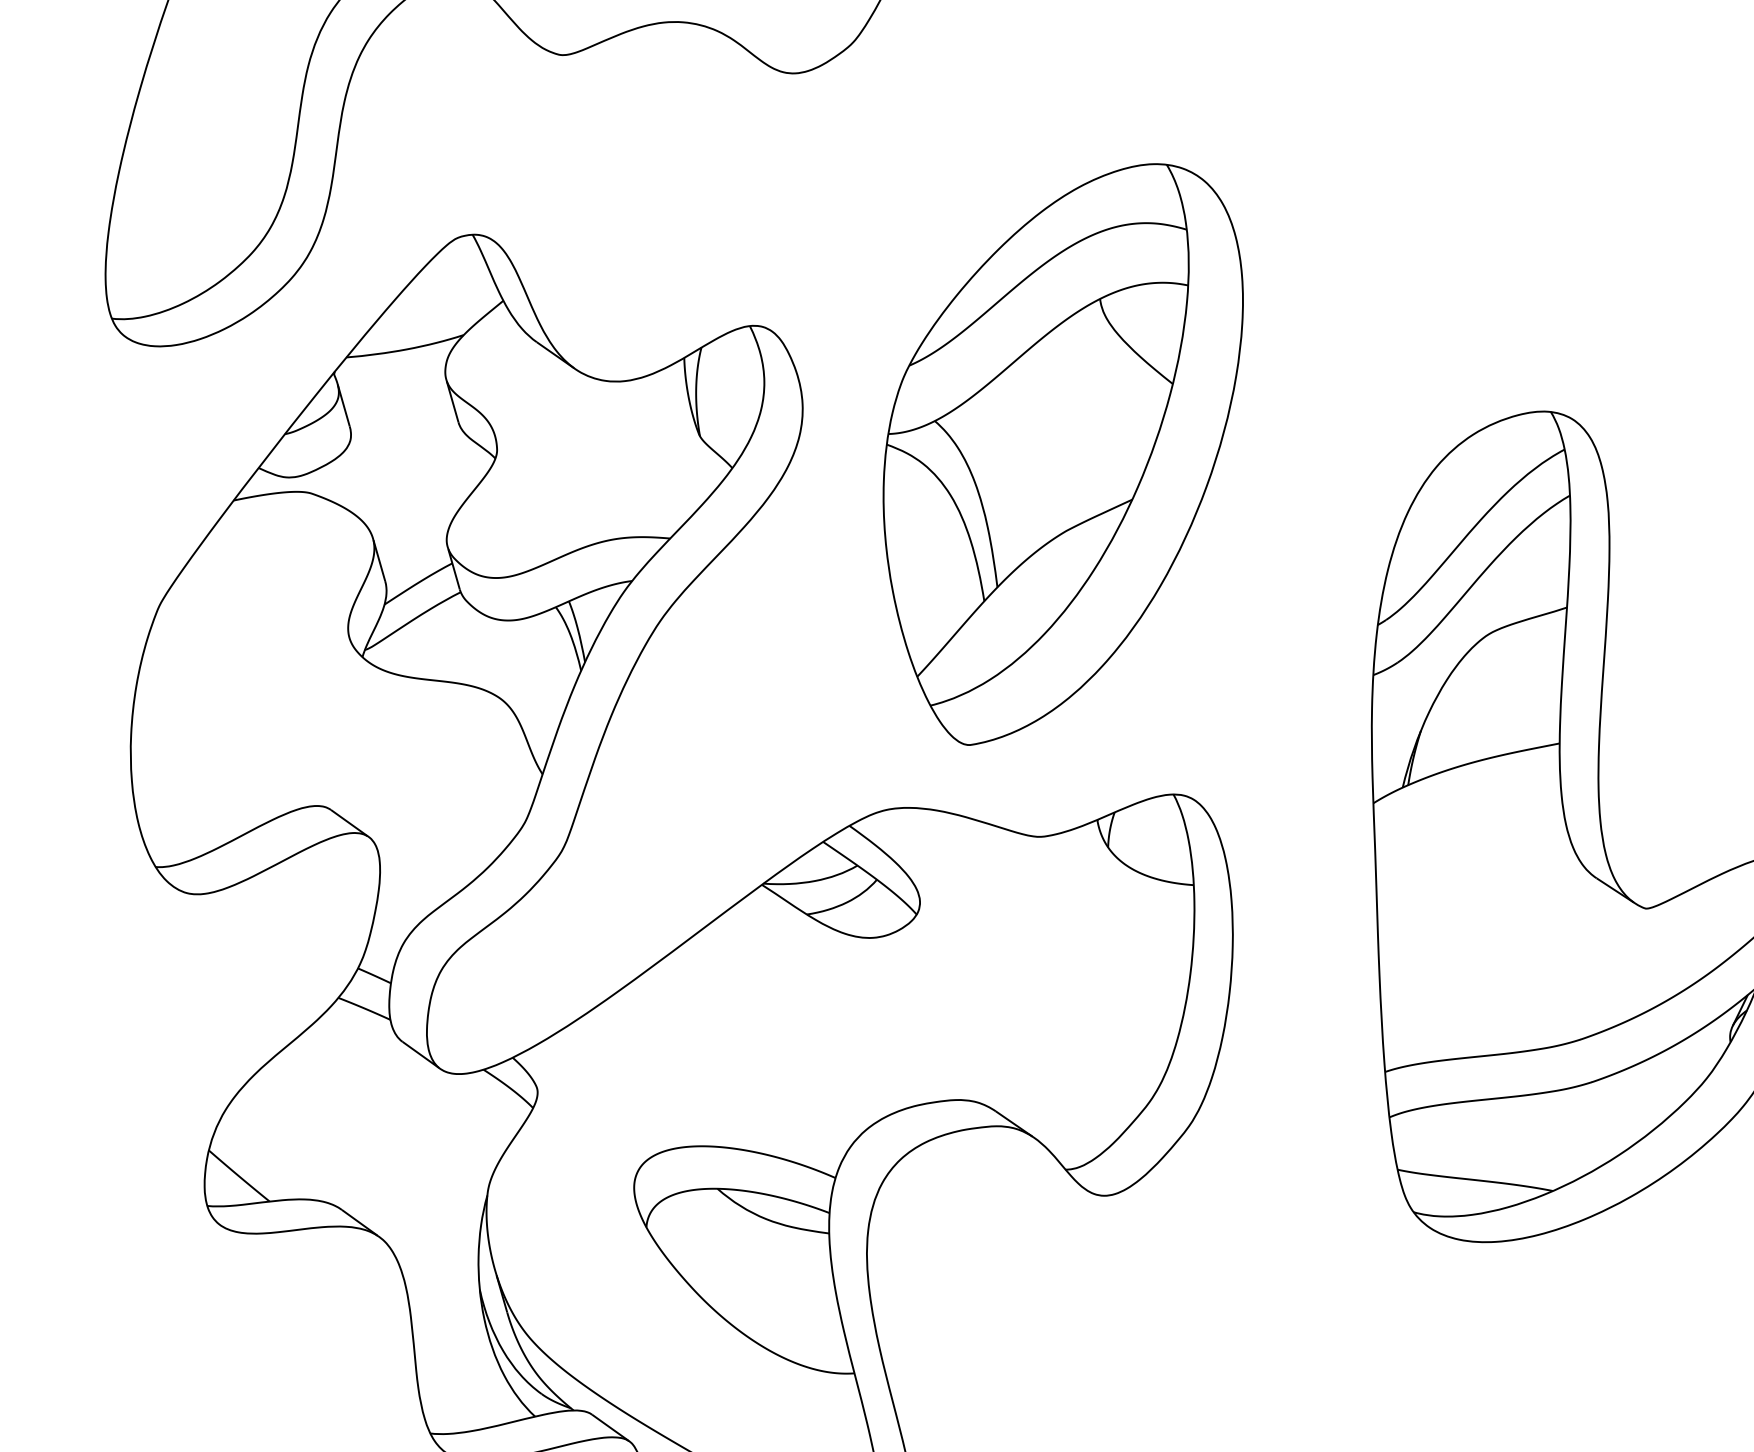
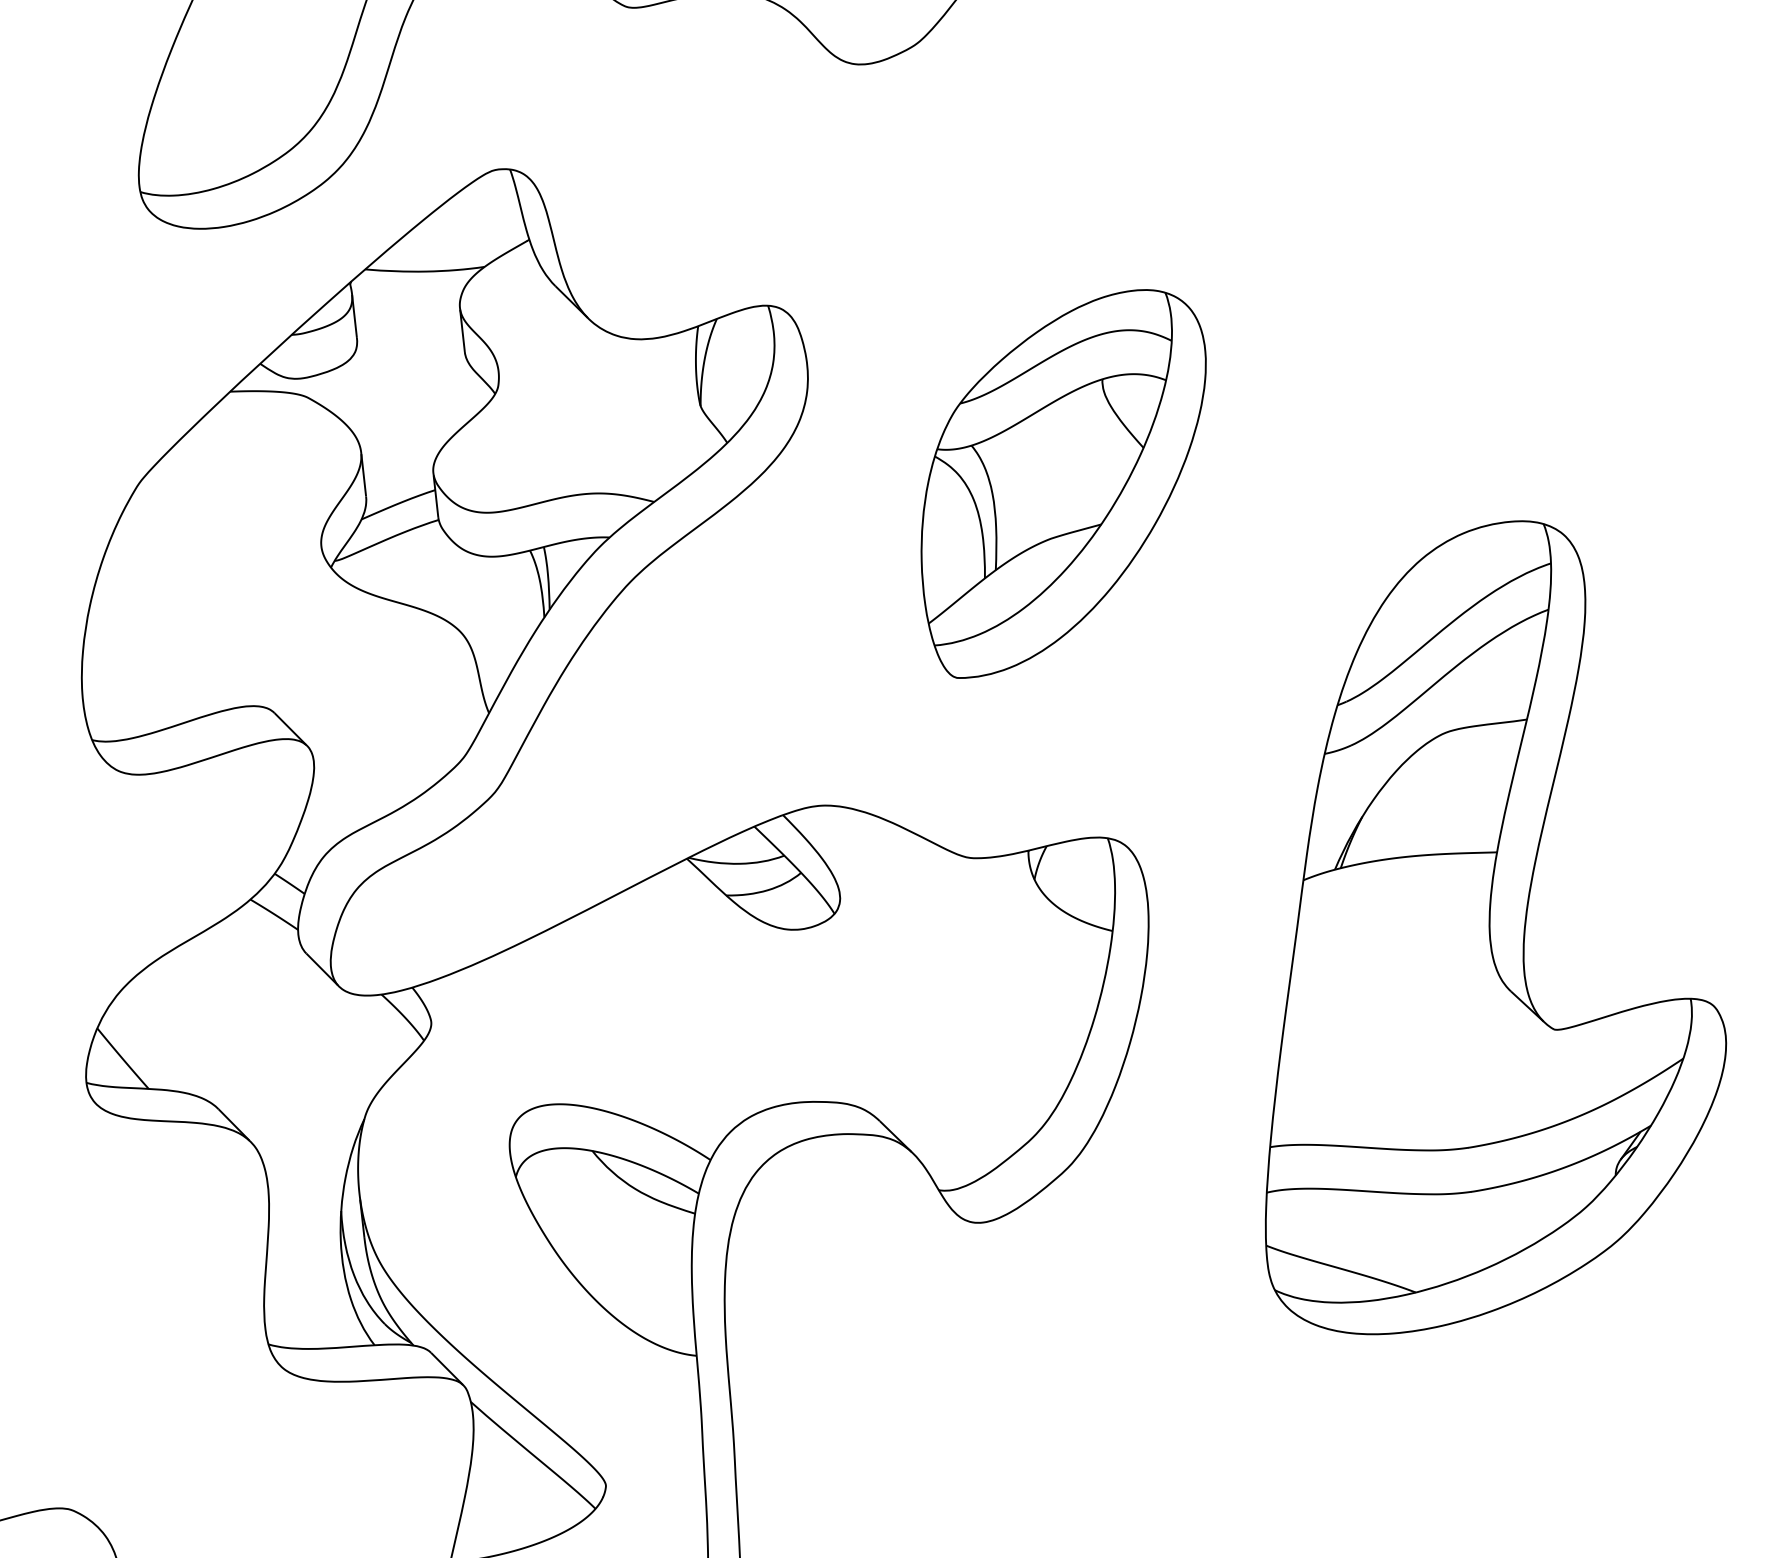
part: (1070, 452) -> (1063, 483), size x0.71

